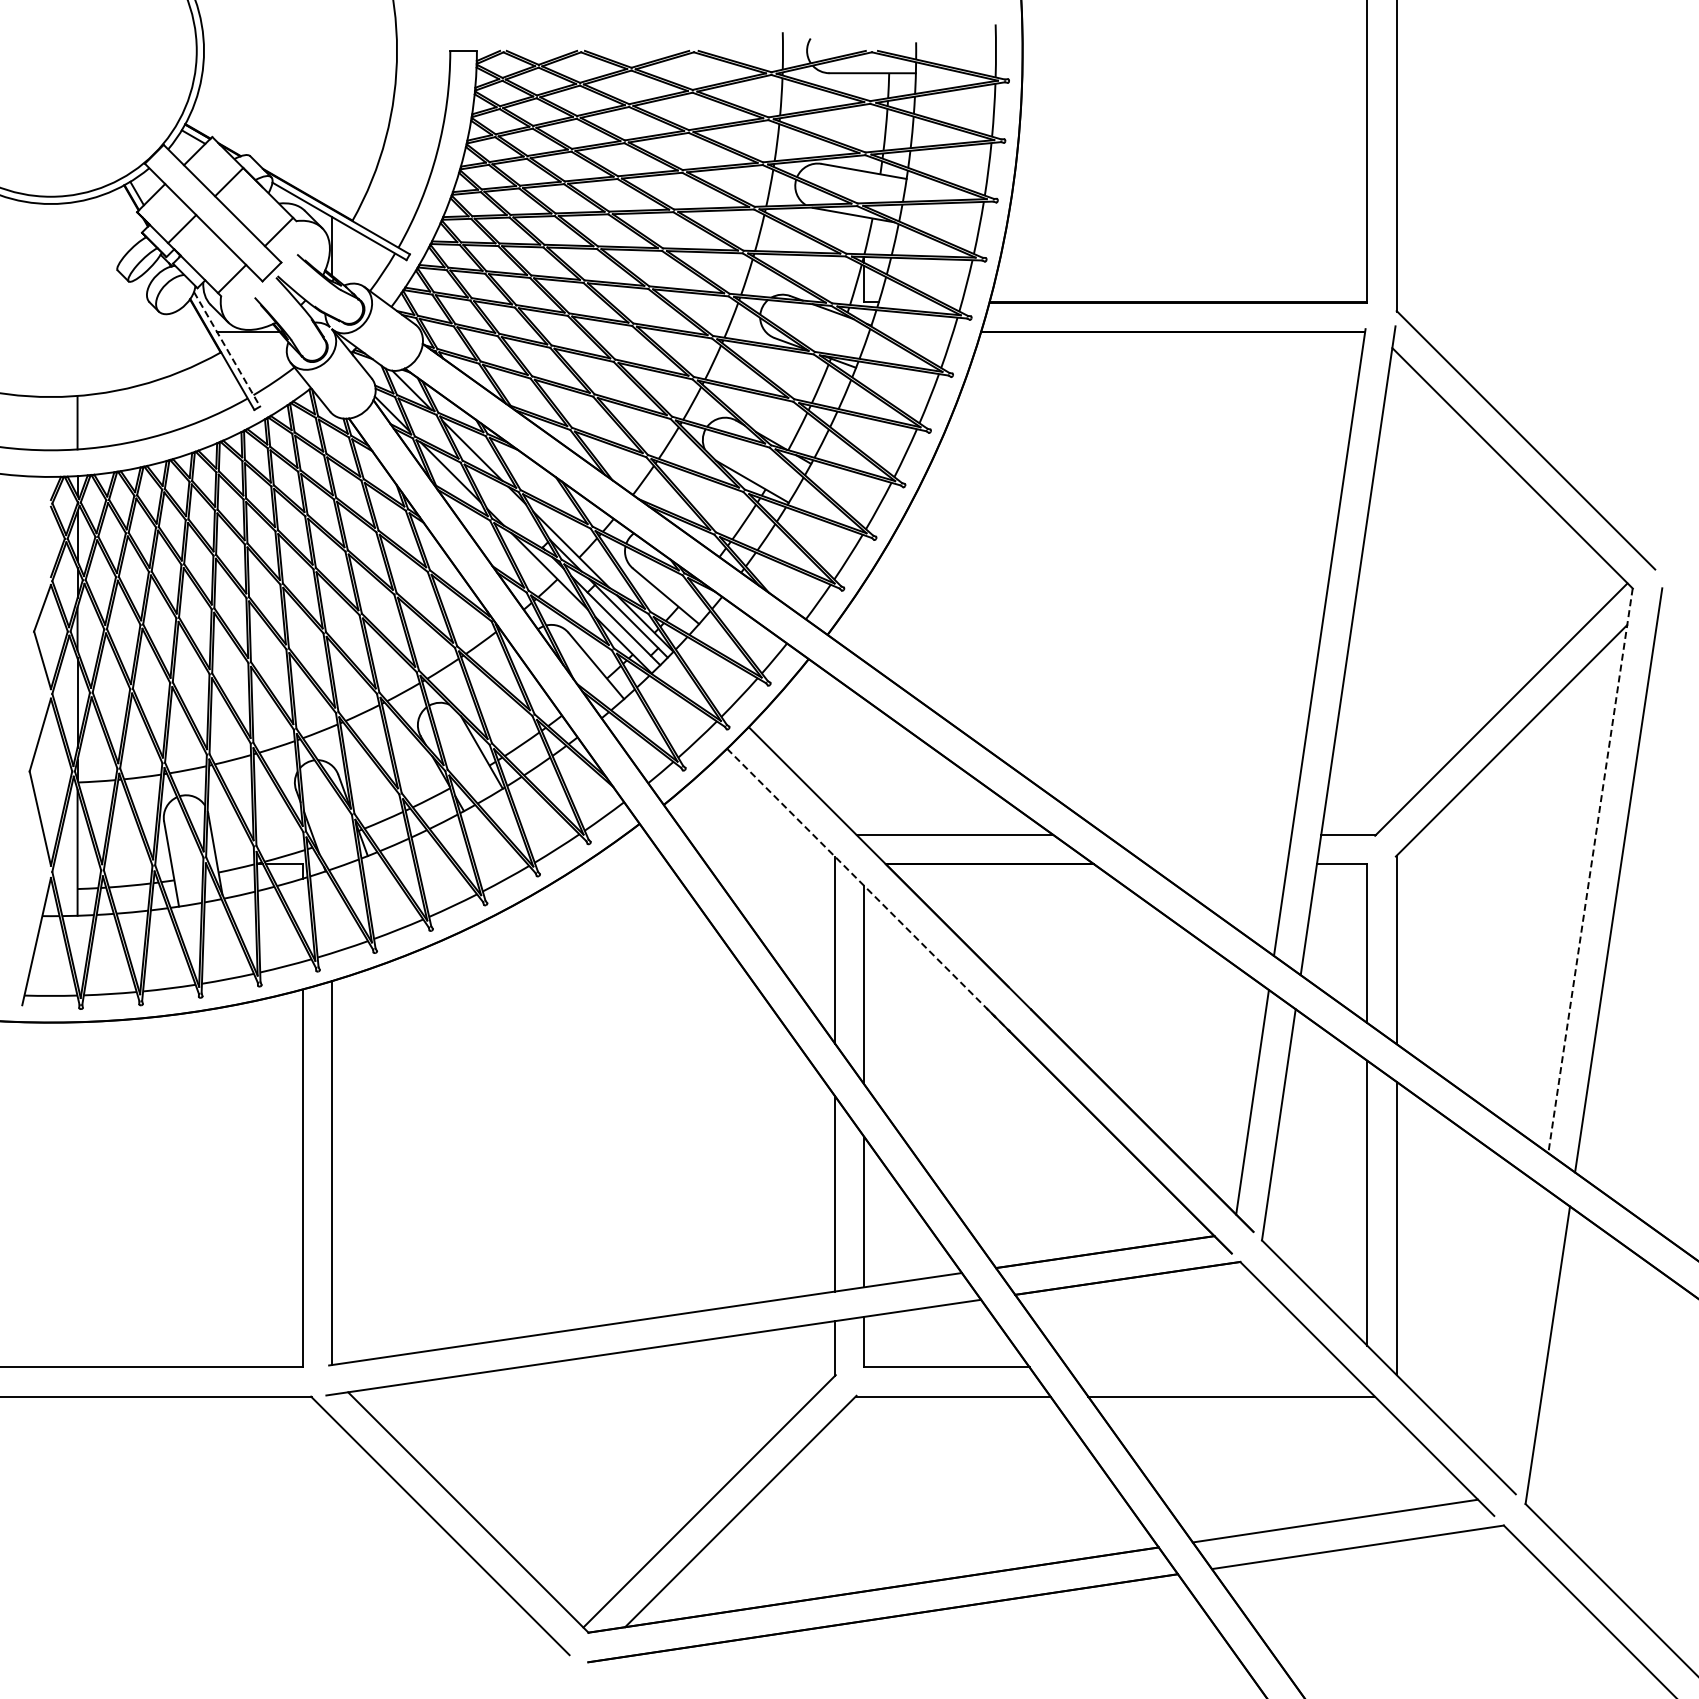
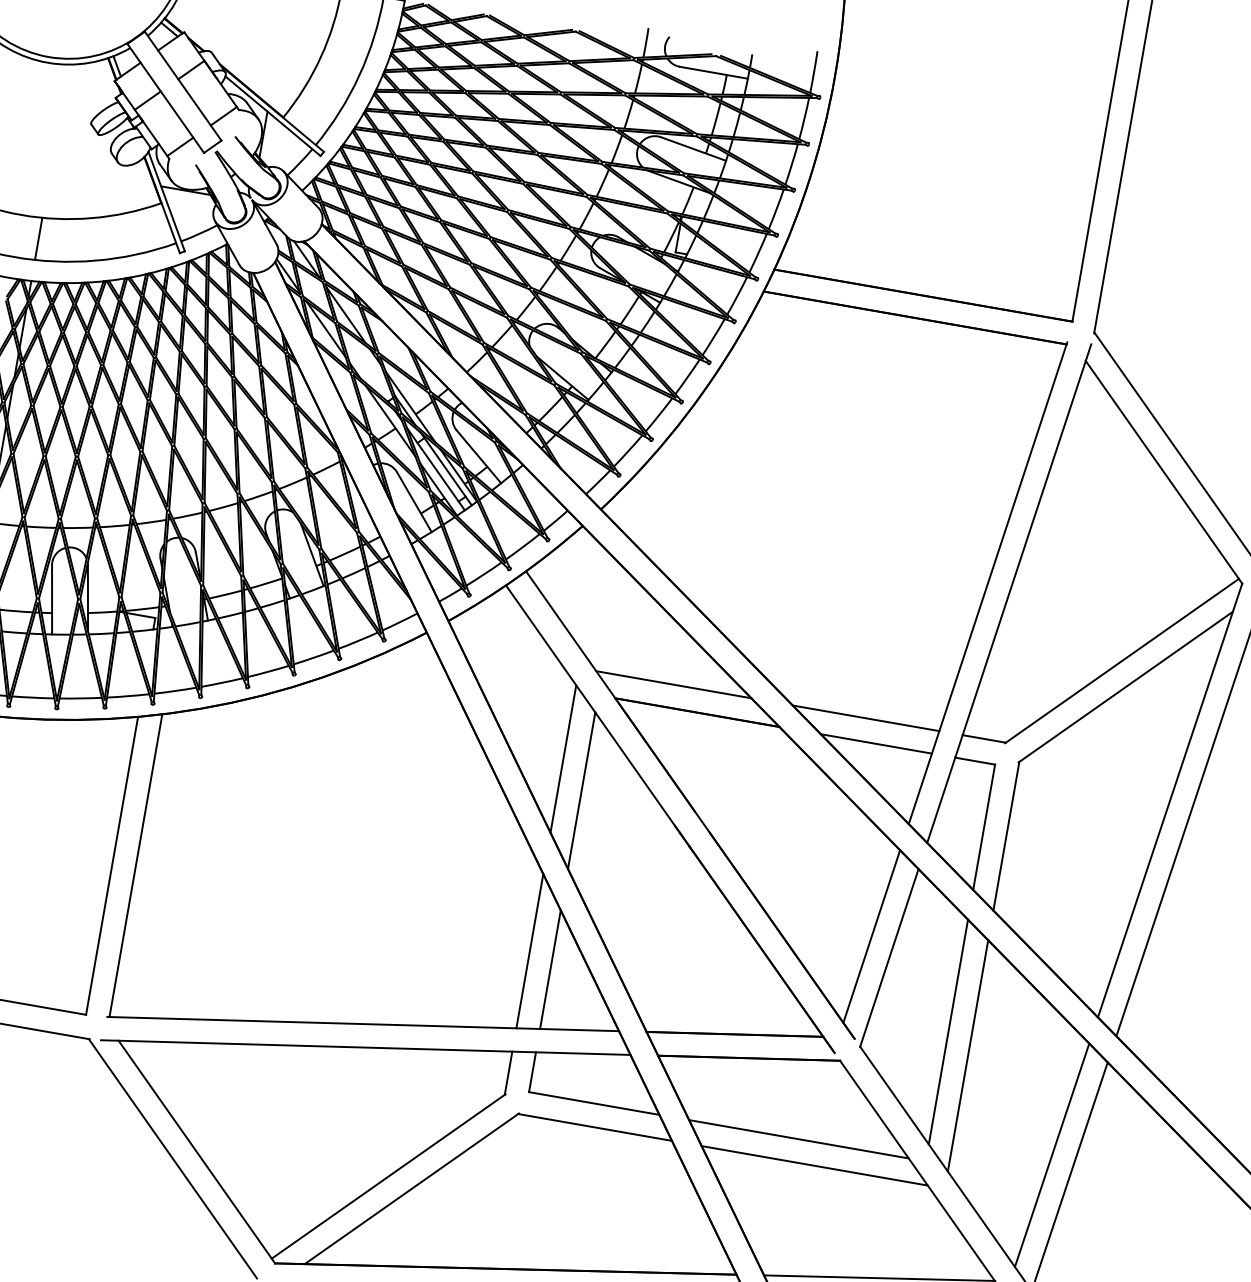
line: (227, 349) -> (167, 201), dashed -> solid
line: (1198, 834) -> (865, 717), added
line: (1216, 864) -> (876, 744), added
line: (1590, 870) -> (1170, 800), dashed -> solid
line: (868, 890) -> (598, 716), dashed -> solid
line: (1521, 1332) -> (1052, 1155), added
line: (1206, 1367) -> (798, 1139), added

